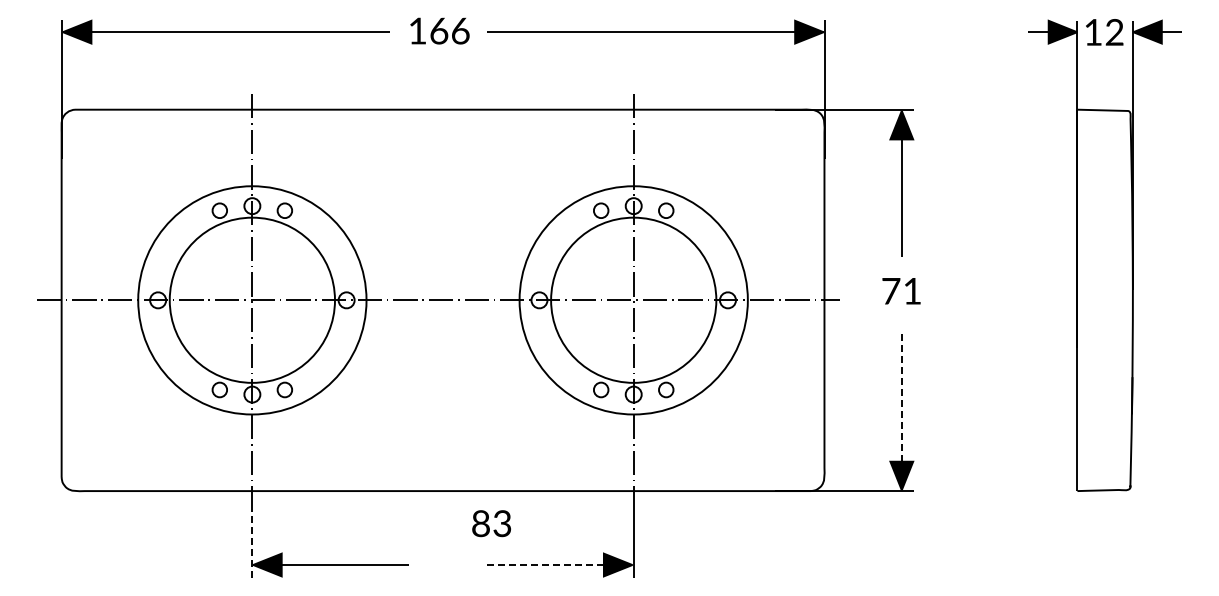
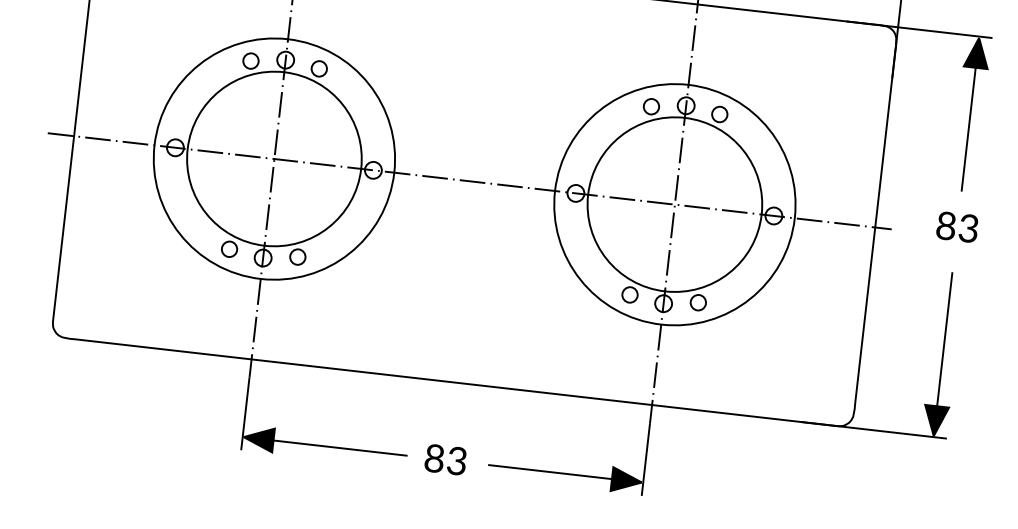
text: (901, 290) -> (957, 226), 71 -> 83
line: (901, 403) -> (943, 345), dashed -> solid
text: (491, 523) -> (445, 459), moved
line: (252, 542) -> (245, 413), dashed -> solid
line: (550, 565) -> (555, 473), dashed -> solid

